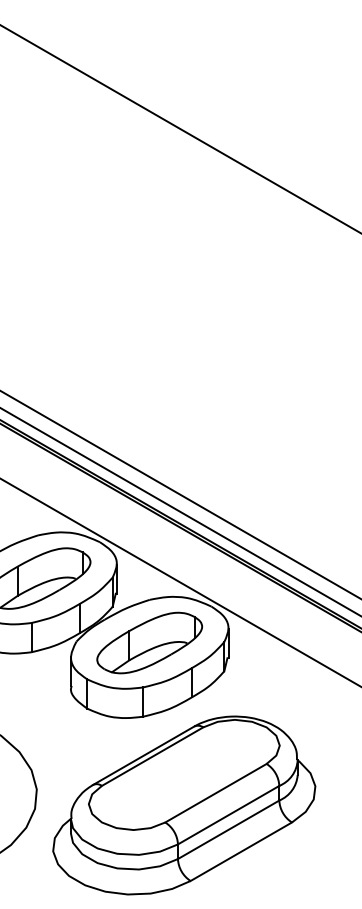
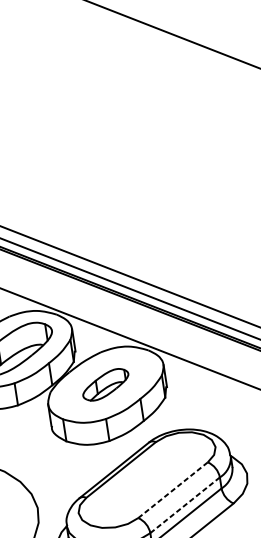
part: (149, 642) -> (105, 384), size x0.6
line: (215, 793) -> (172, 490), solid -> dashed
line: (228, 815) -> (185, 505), solid -> dashed

